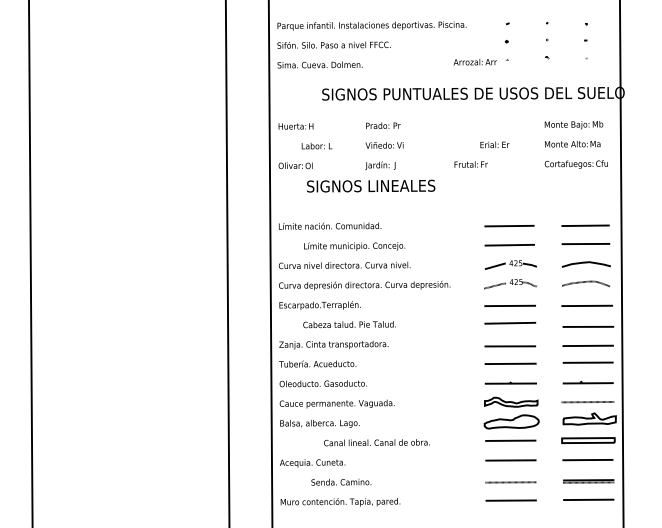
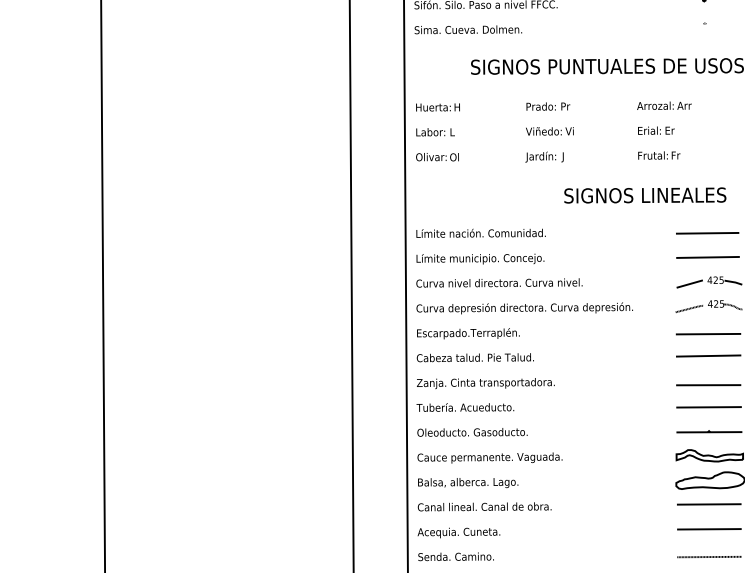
text: (474, 61) -> (663, 104), moved
text: (494, 144) -> (655, 130), moved
text: (316, 145) -> (434, 131), moved
text: (371, 185) -> (645, 194), moved
text: (354, 246) -> (480, 259), moved
text: (349, 324) -> (475, 357), moved
text: (376, 442) -> (484, 506), moved
text: (341, 482) -> (456, 557), moved

